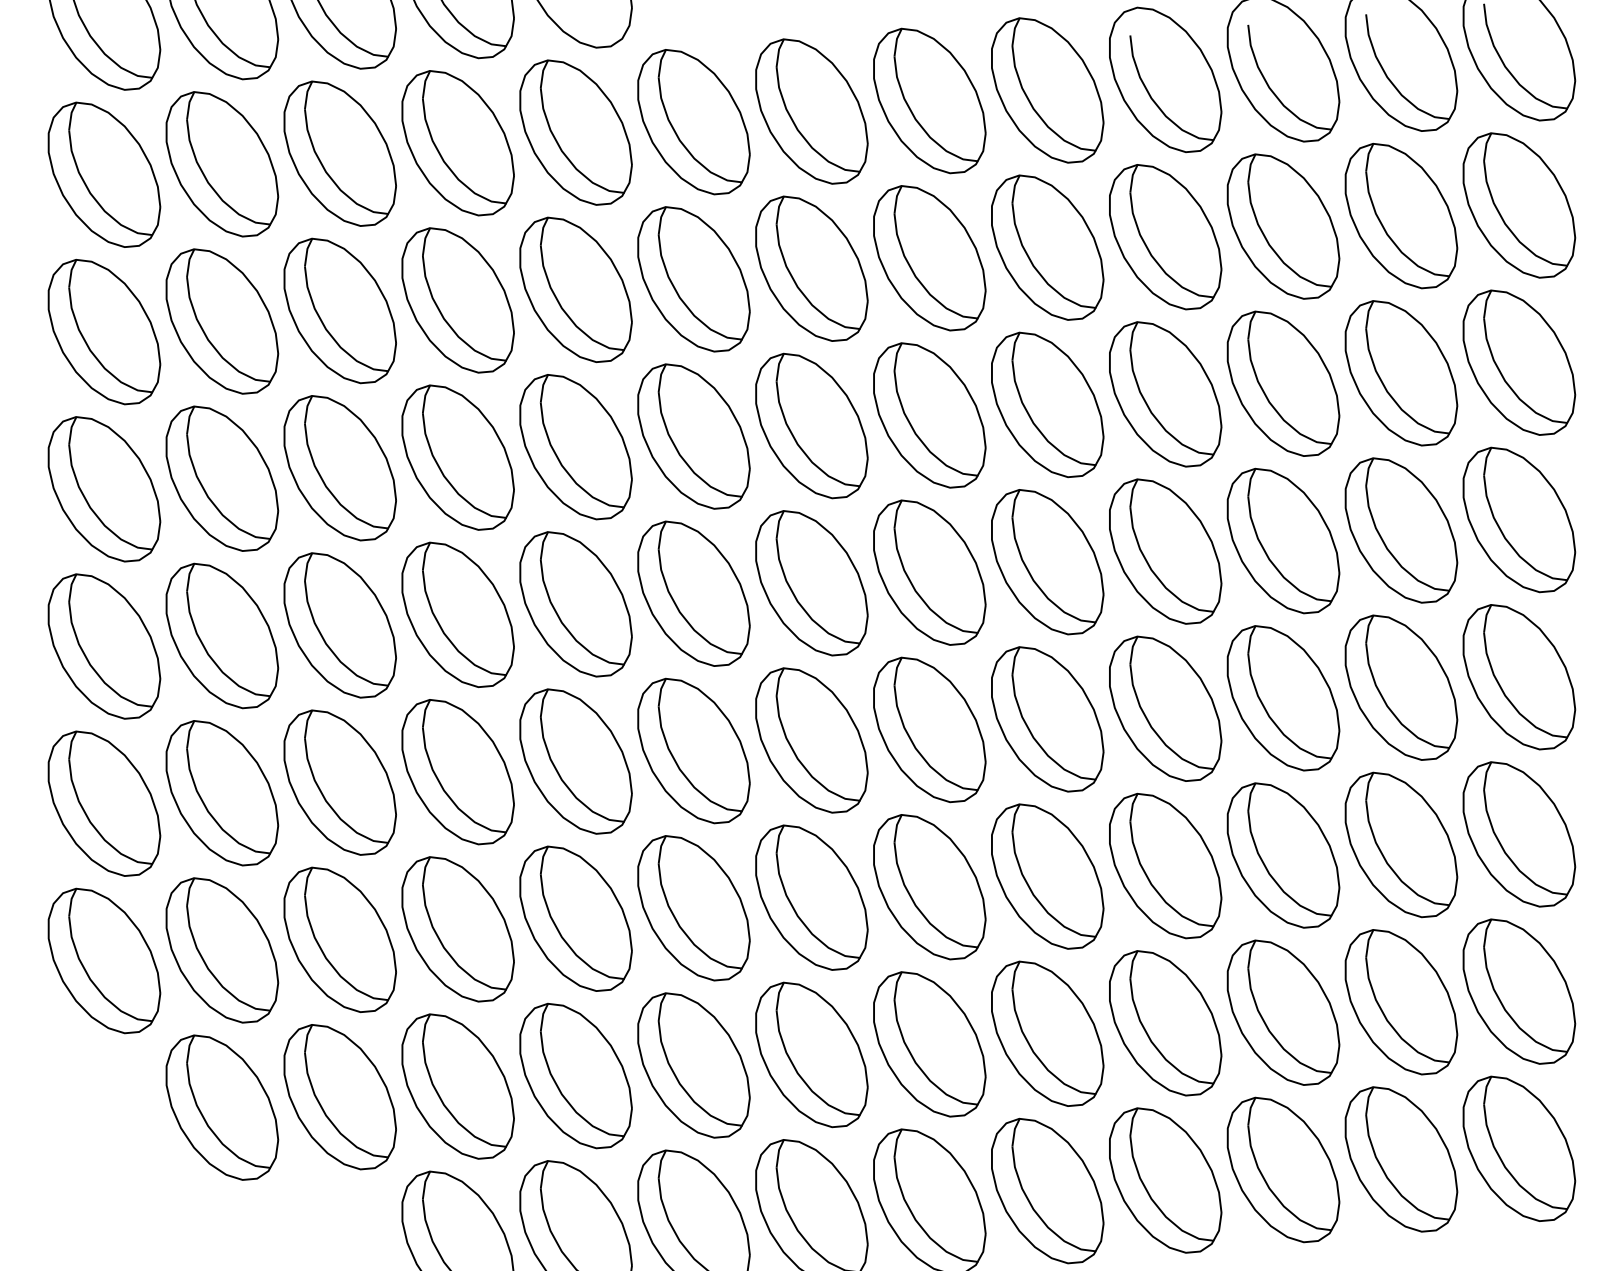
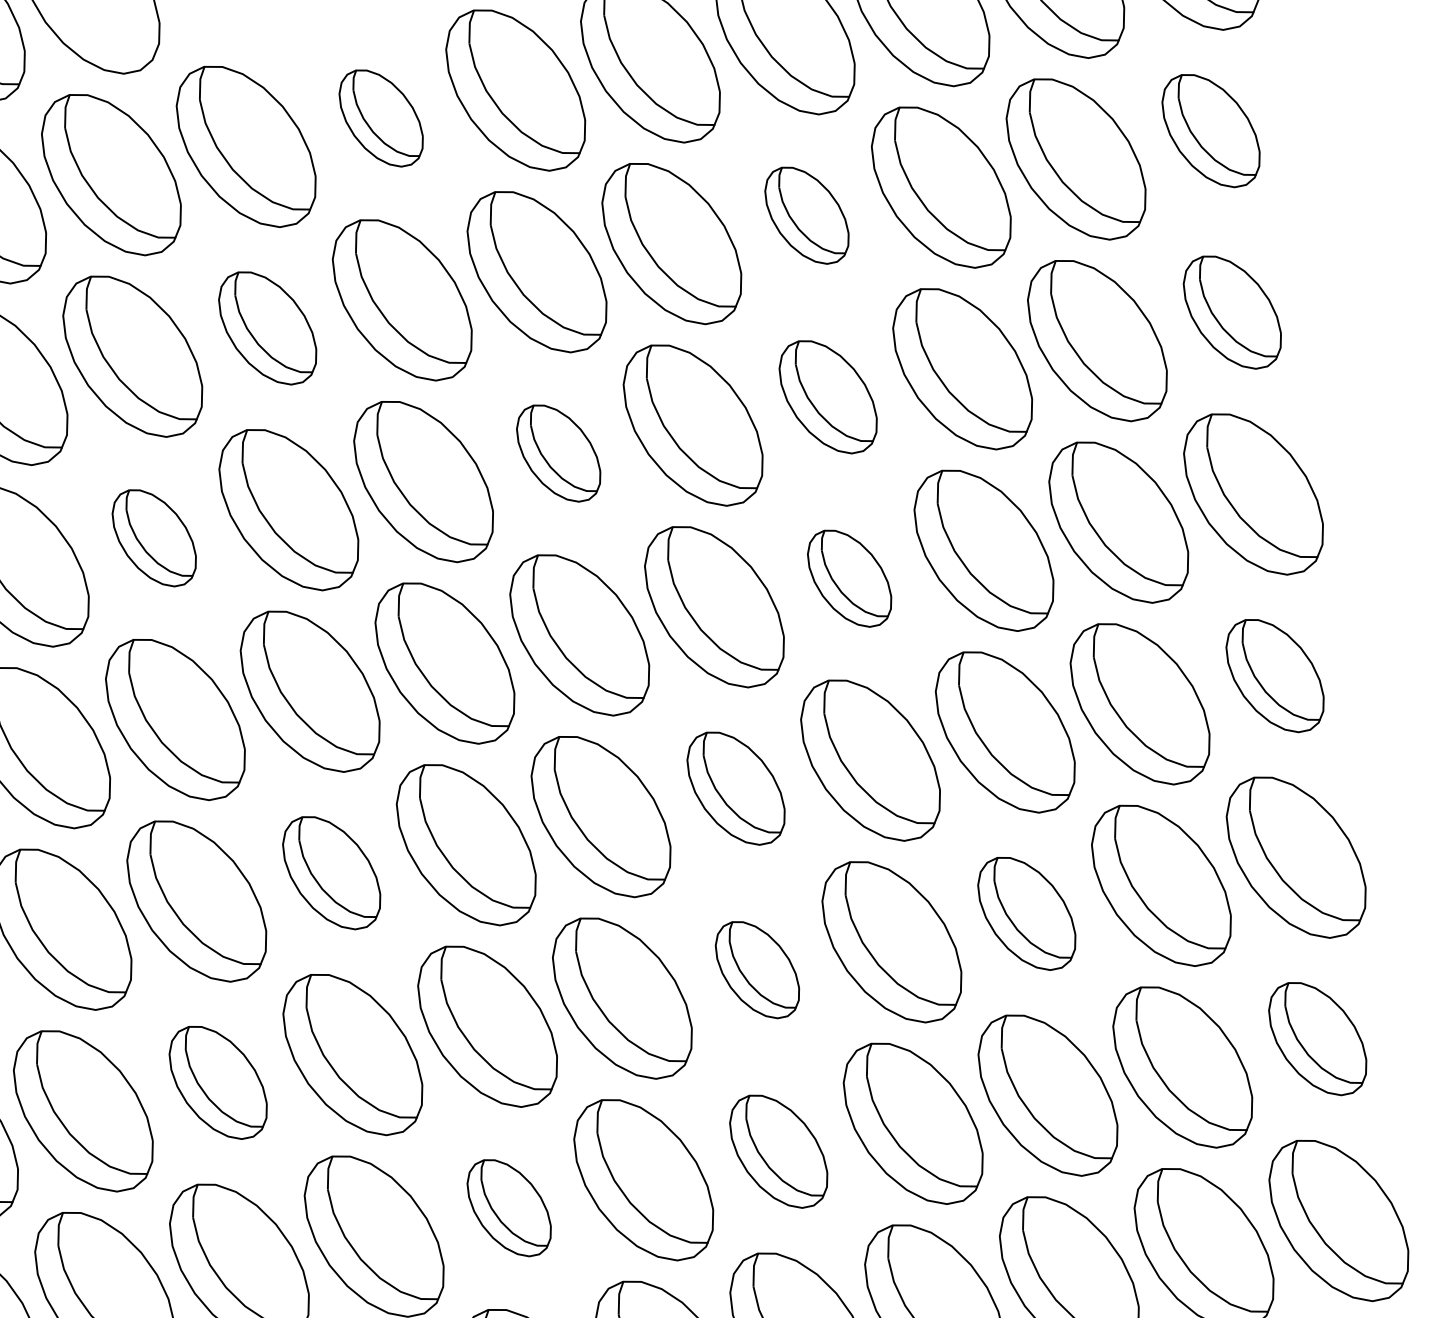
part: (811, 111) -> (380, 118), size x0.6
part: (1519, 205) -> (1211, 130), size x0.7
part: (1165, 237) -> (806, 215), size x0.6
part: (693, 279) -> (267, 328), size x0.7
part: (1519, 362) -> (1232, 312), size x0.7
part: (1165, 394) -> (828, 397), size x0.7
part: (929, 415) -> (558, 453), size x0.6
part: (575, 447) -> (153, 538), size x0.6
part: (1165, 551) -> (849, 578), size x0.6
part: (1519, 677) -> (1275, 675), size x0.7
part: (1047, 719) -> (736, 788), size x0.7
part: (693, 750) -> (331, 872), size x0.7
part: (1283, 855) -> (1027, 913), size x0.7
part: (1047, 876) -> (757, 969), size x0.6
part: (575, 918) -> (217, 1082), size x0.7
part: (1519, 991) -> (1318, 1038), size x0.7
part: (1047, 1033) -> (778, 1151), size x0.7
part: (811, 1054) -> (508, 1207), size x0.6

